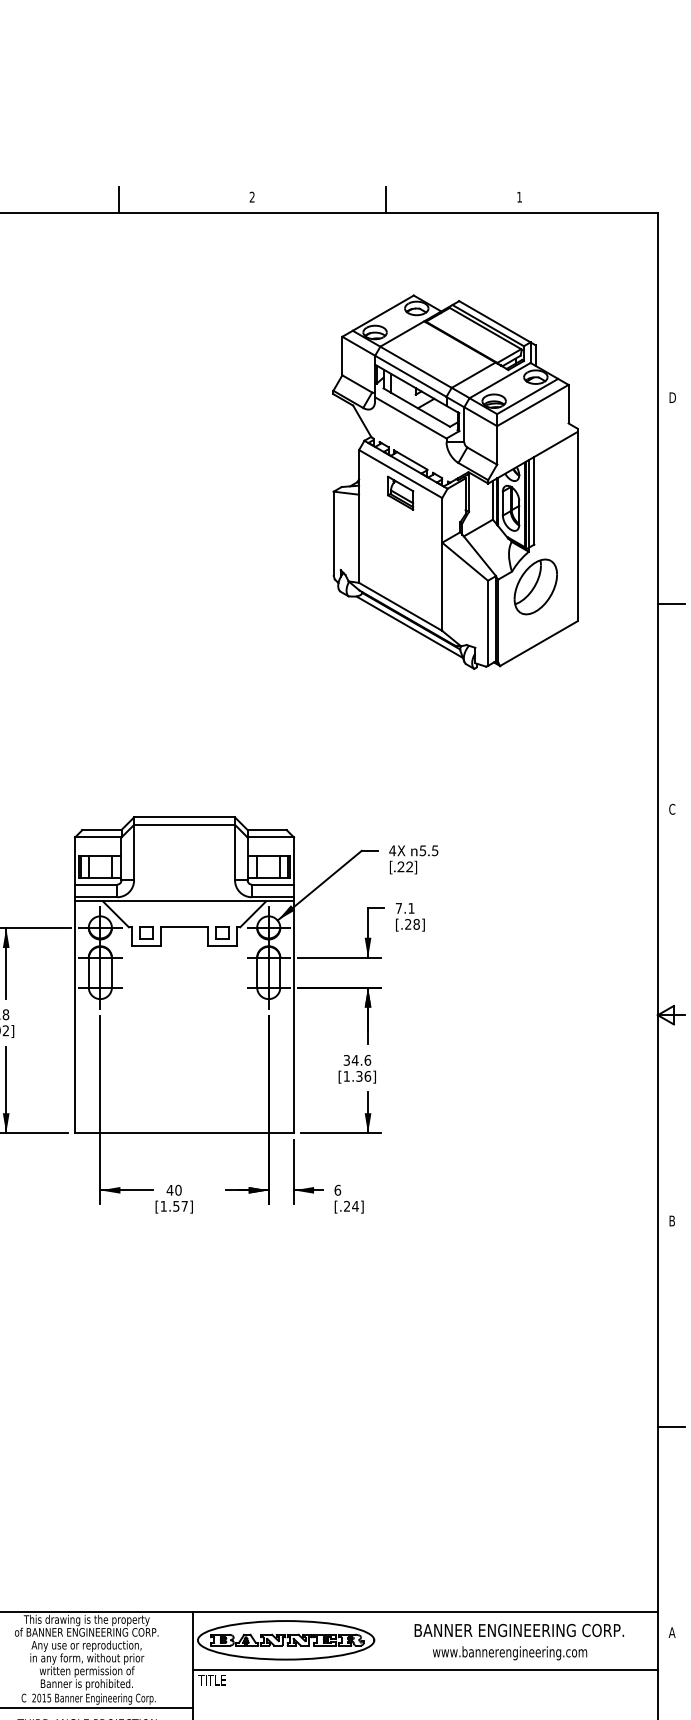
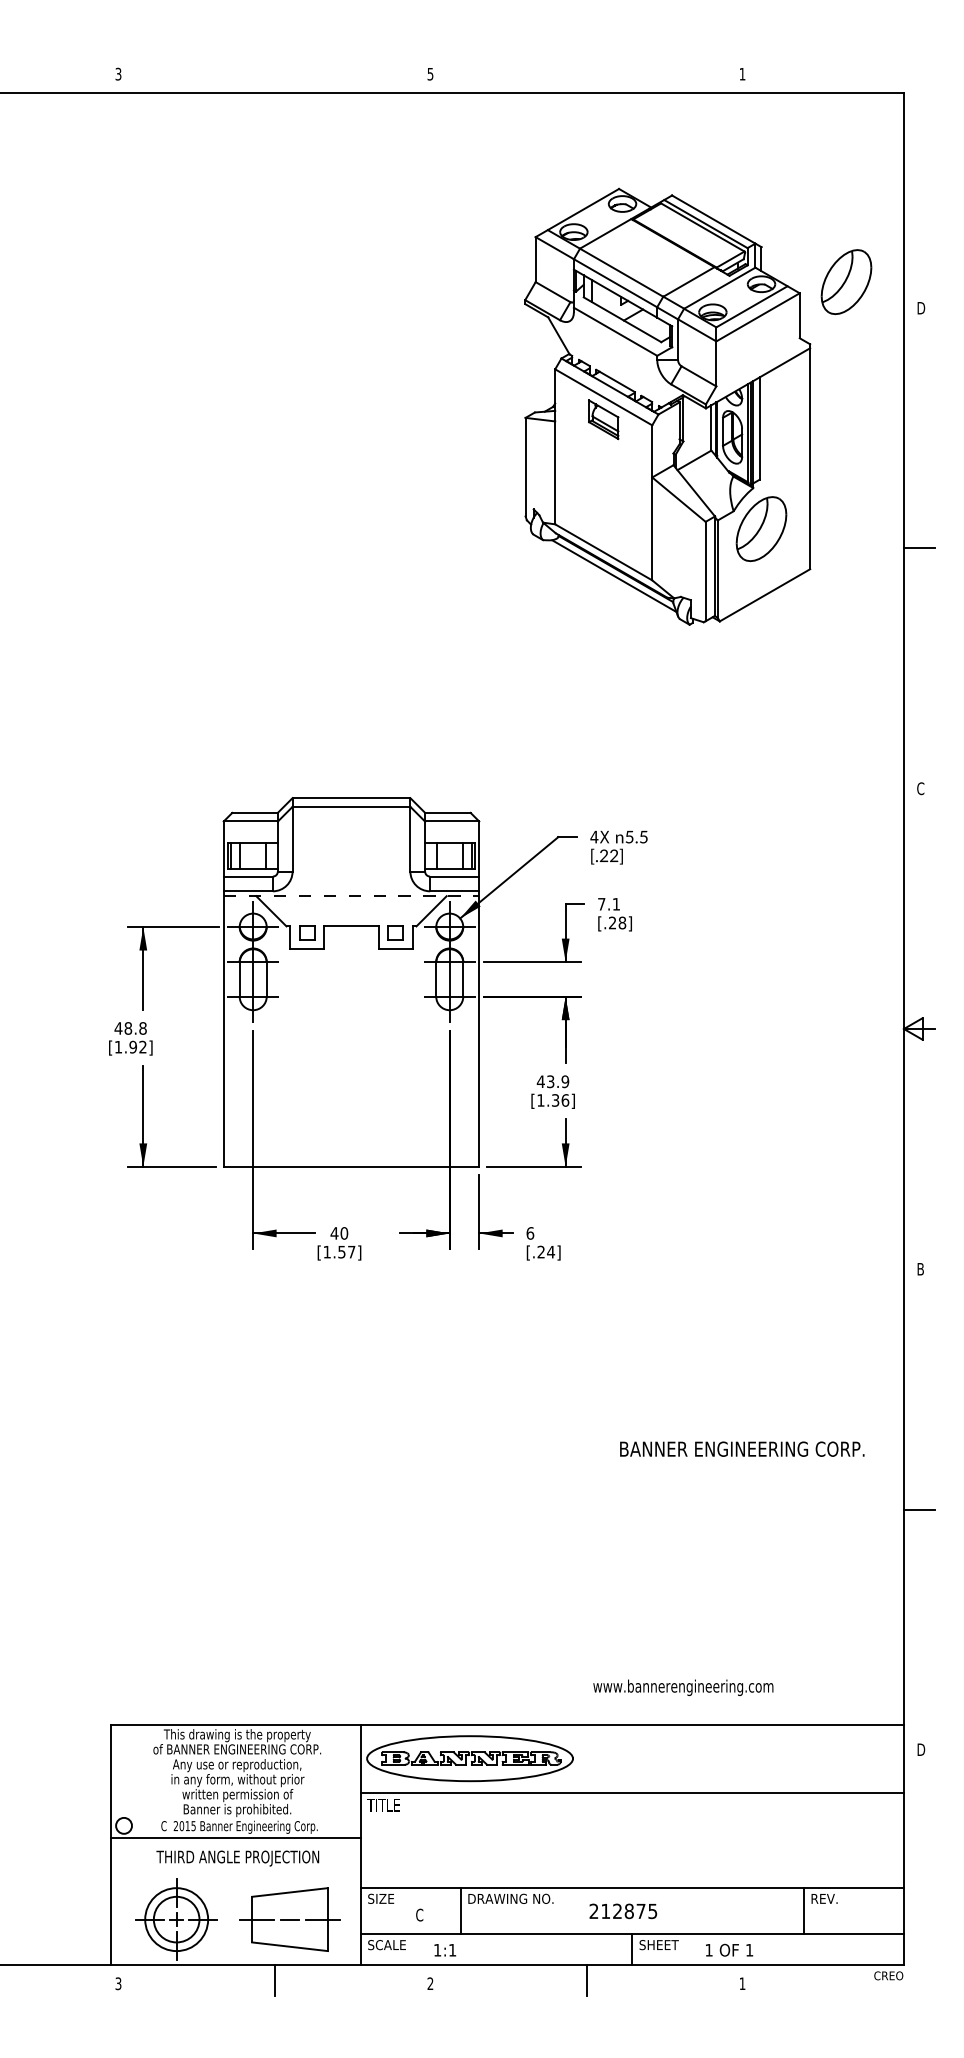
text: (252, 196) -> (430, 73), 2 -> 5
line: (118, 199) -> (274, 76), removed
line: (385, 199) -> (586, 76), removed
part: (608, 375) -> (846, 282), added
line: (184, 901) -> (351, 896), solid -> dashed
text: (356, 1060) -> (552, 1081), 34.6 -> 43.9
text: (519, 1629) -> (742, 1448), moved
text: (672, 1632) -> (920, 1749), A -> D
text: (510, 1653) -> (683, 1687), moved

